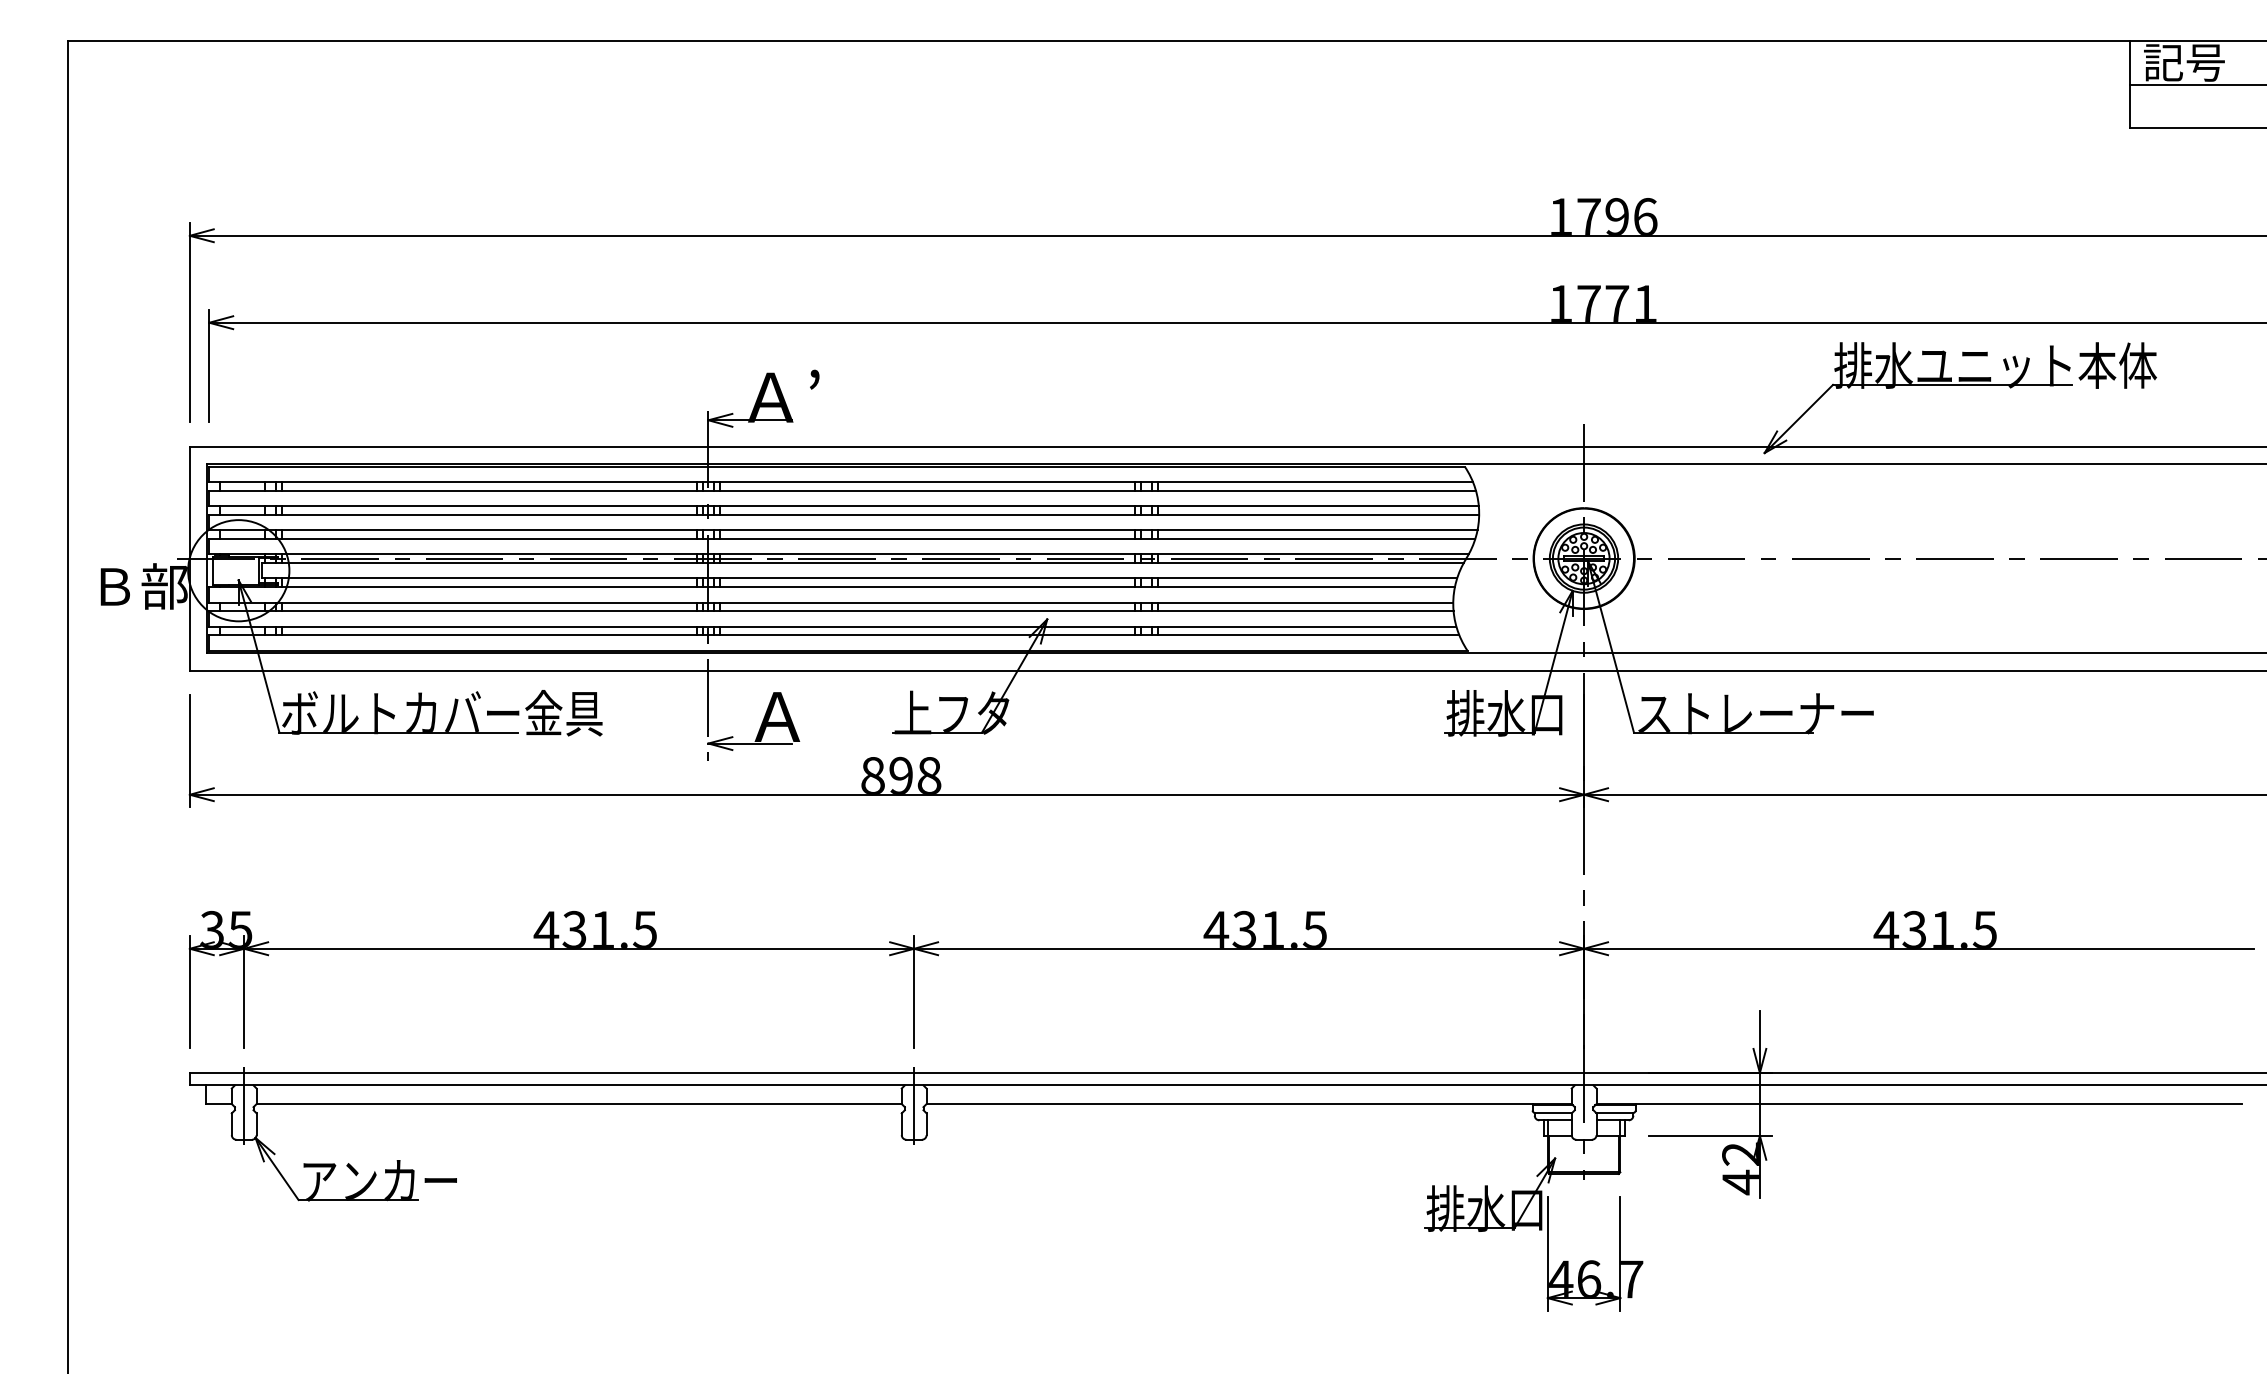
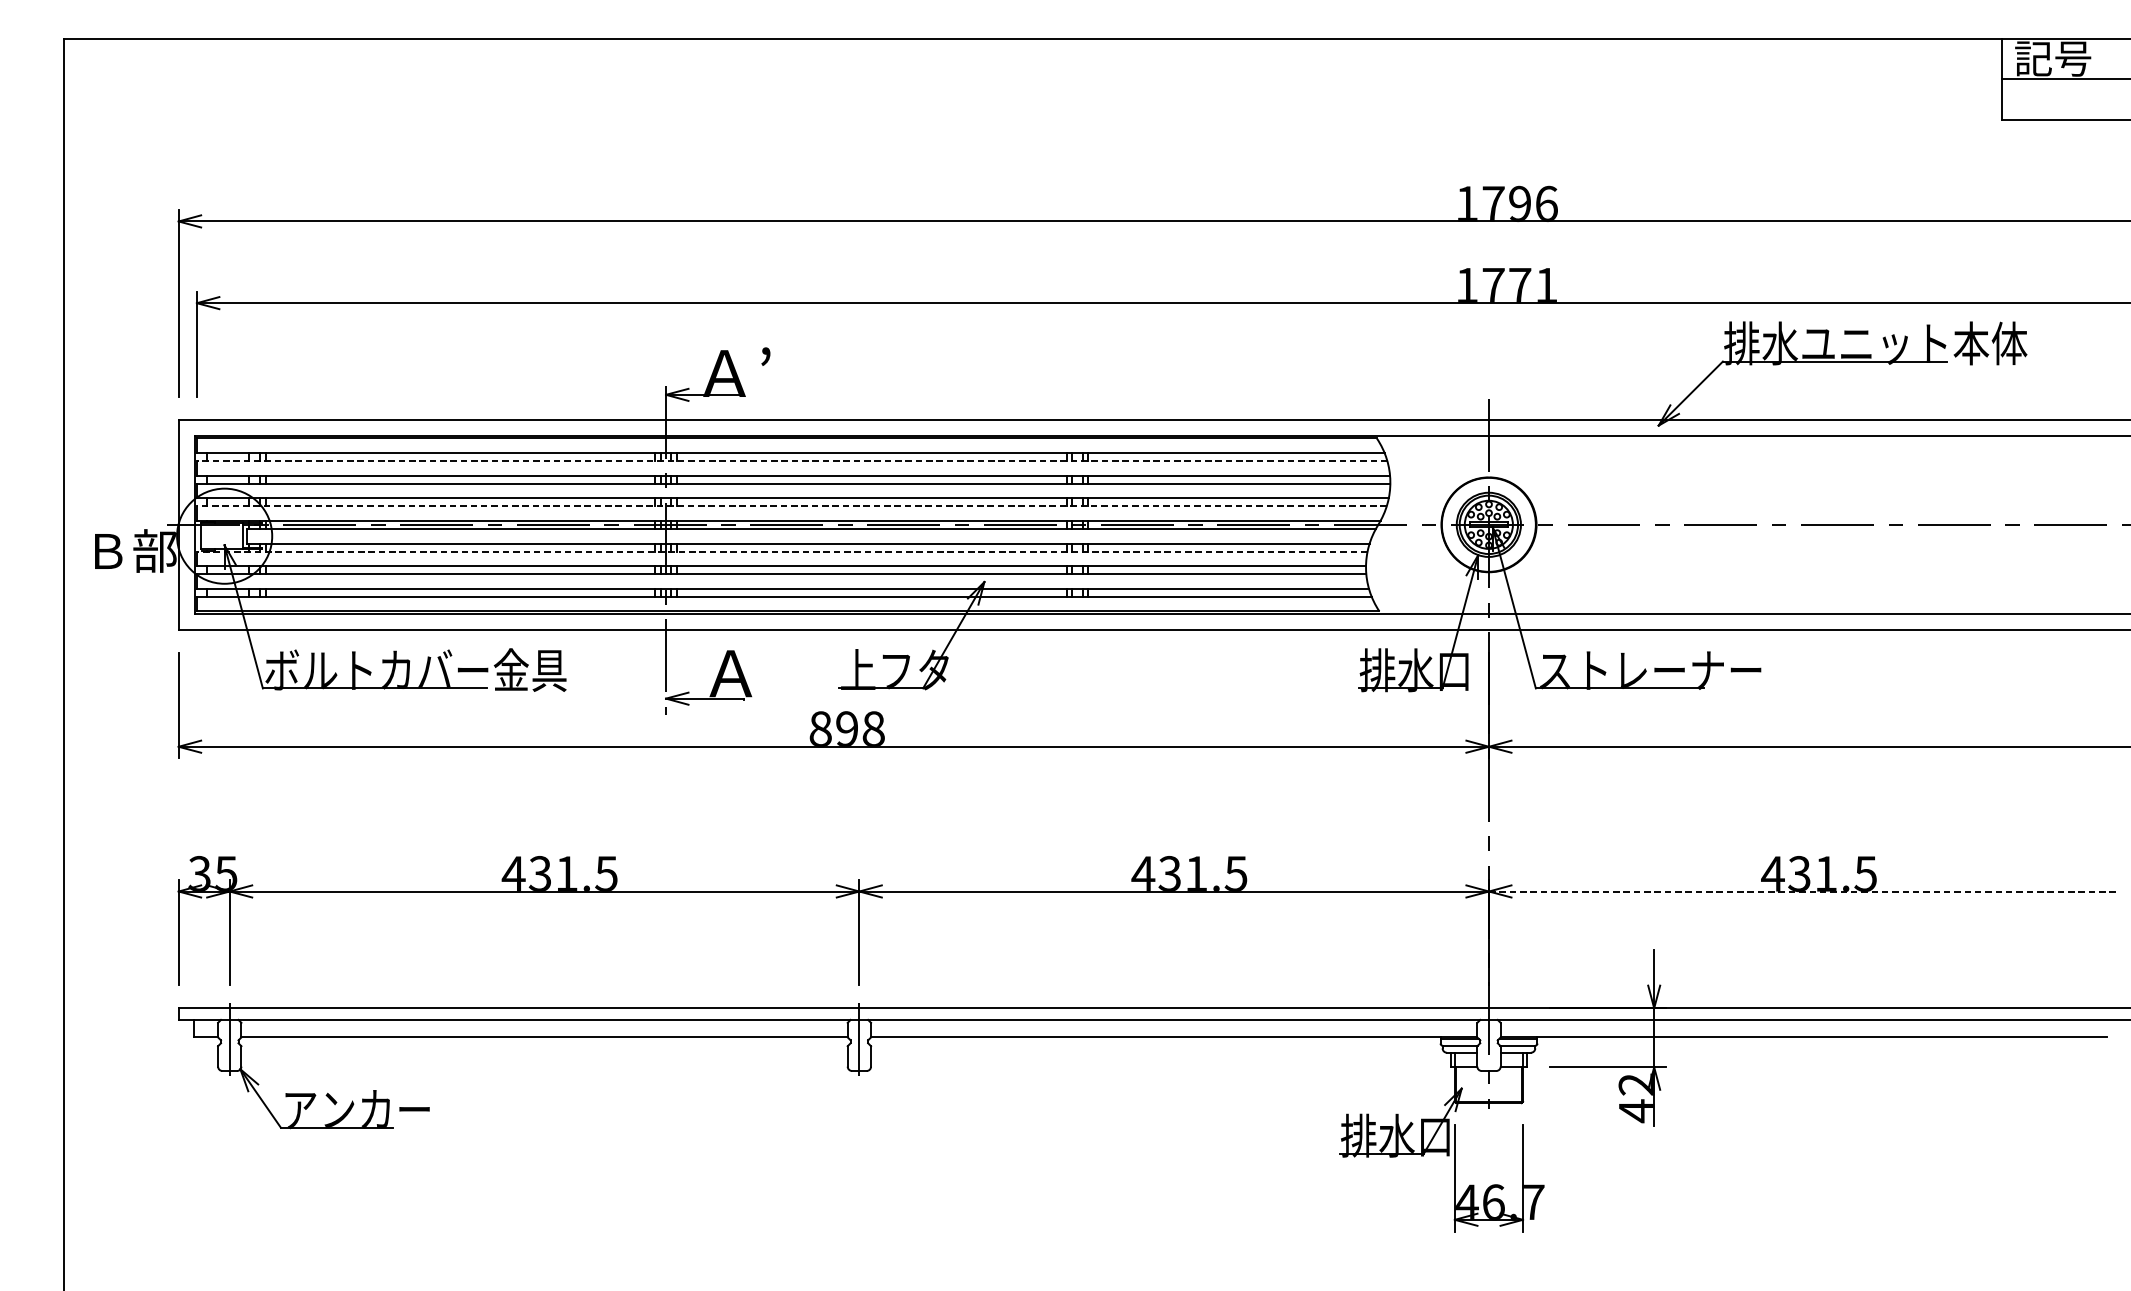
line: (842, 490) -> (792, 460), solid -> dashed
line: (841, 538) -> (791, 505), solid -> dashed
line: (832, 587) -> (782, 551), solid -> dashed
line: (1919, 948) -> (1804, 891), solid -> dashed

